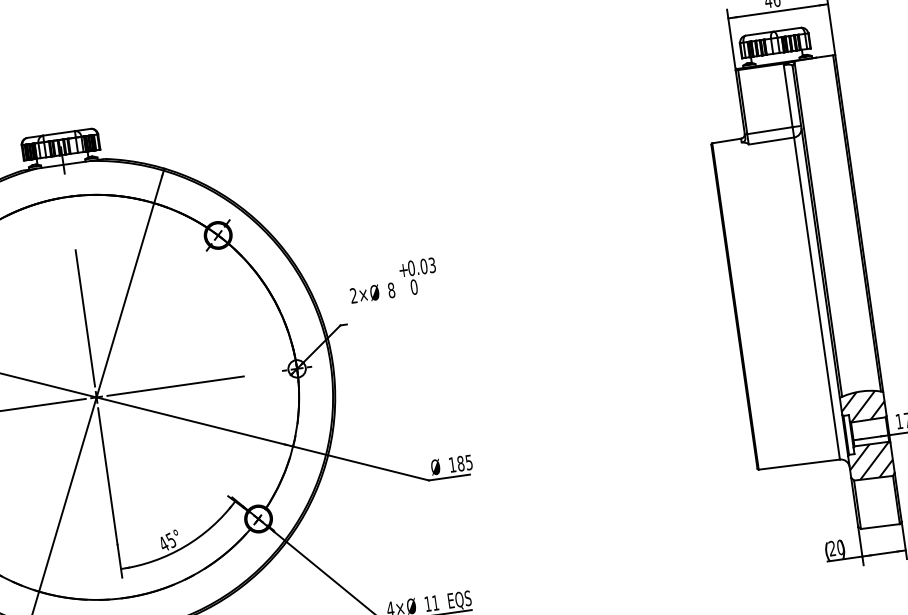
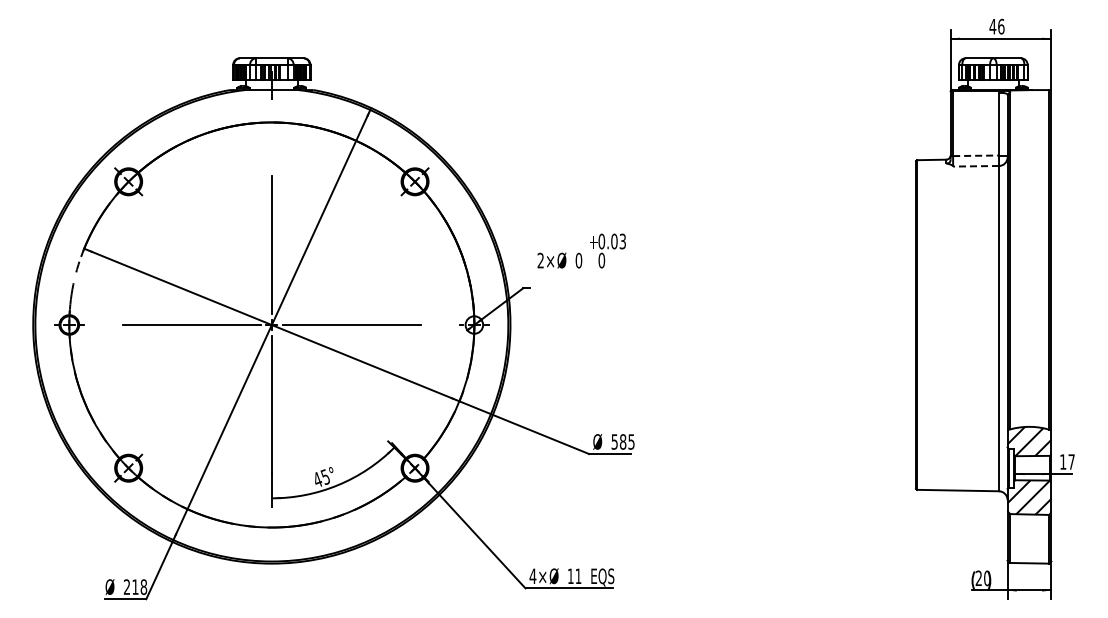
line: (770, 130) -> (976, 155), solid -> dashed
line: (771, 141) -> (976, 166), solid -> dashed
text: (391, 290) -> (578, 260), 8 -> 0
text: (452, 464) -> (614, 441), 185 -> 585

